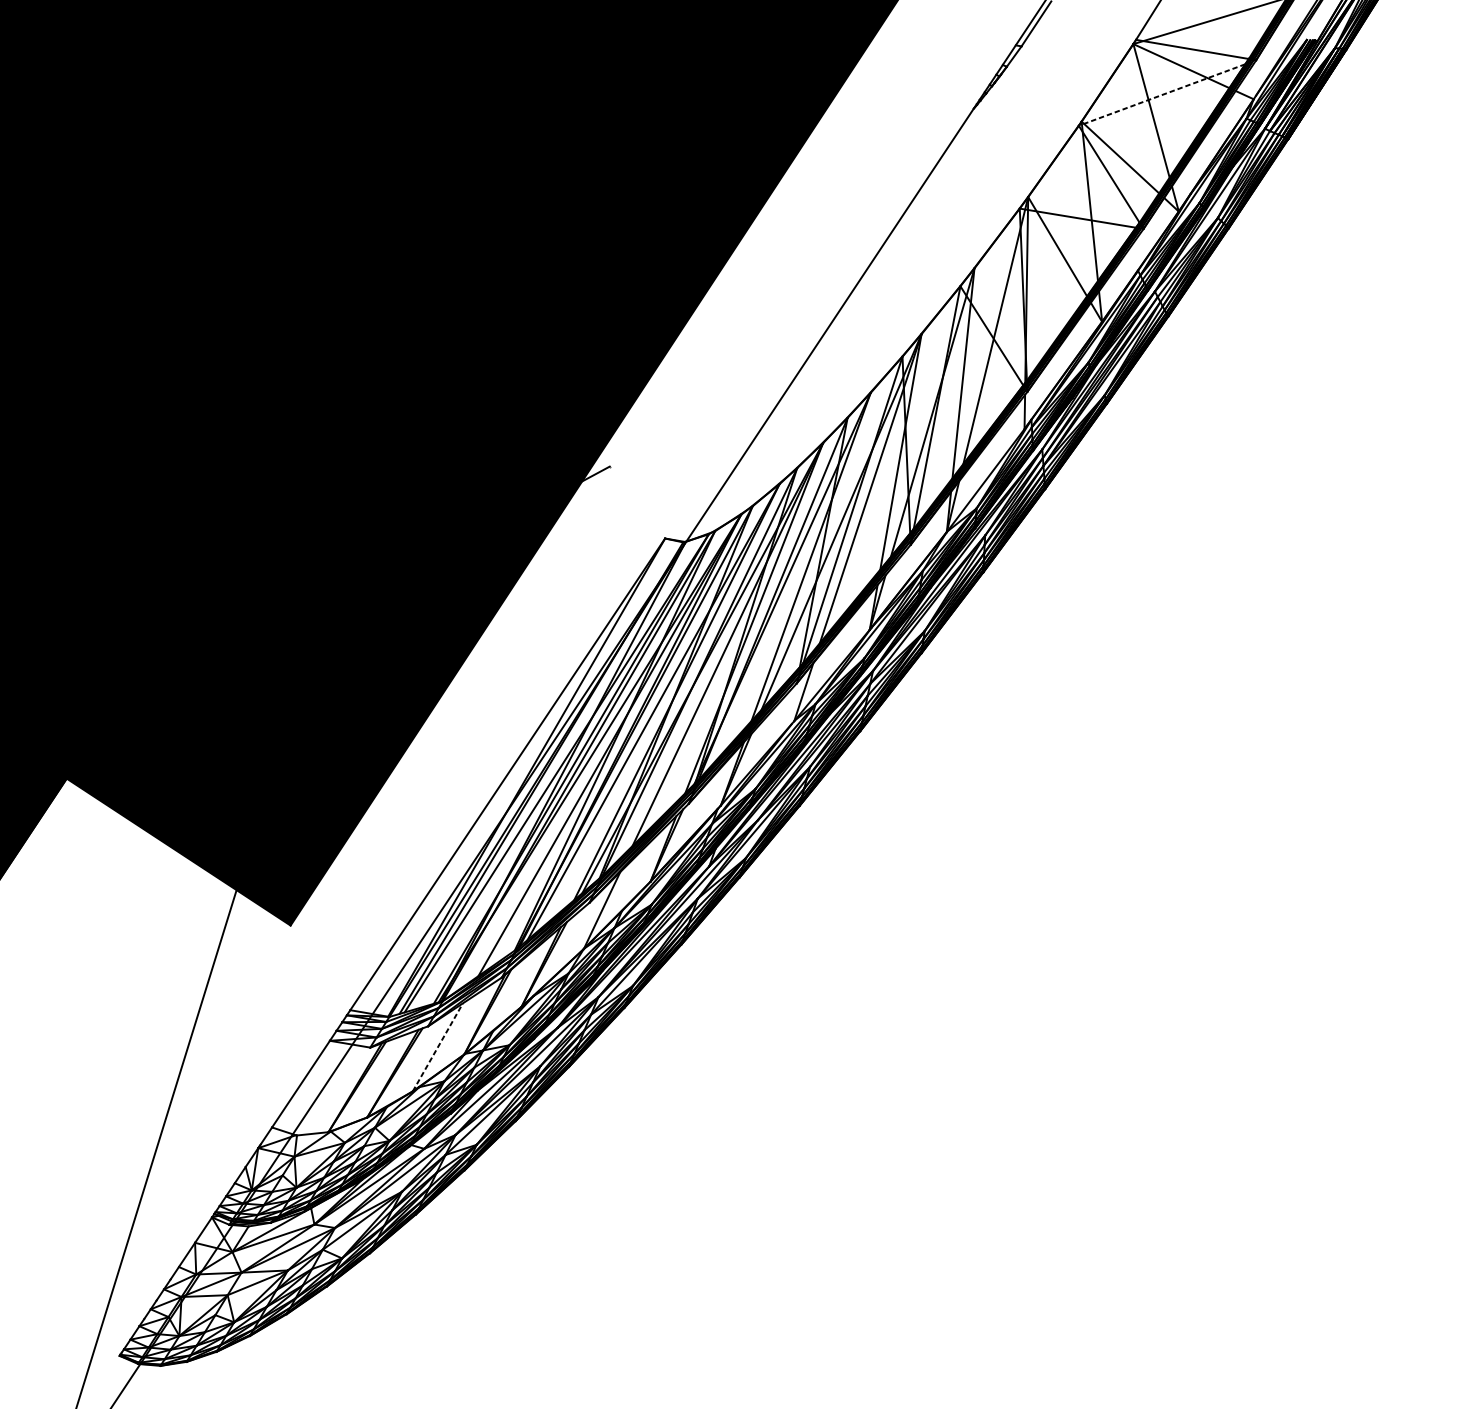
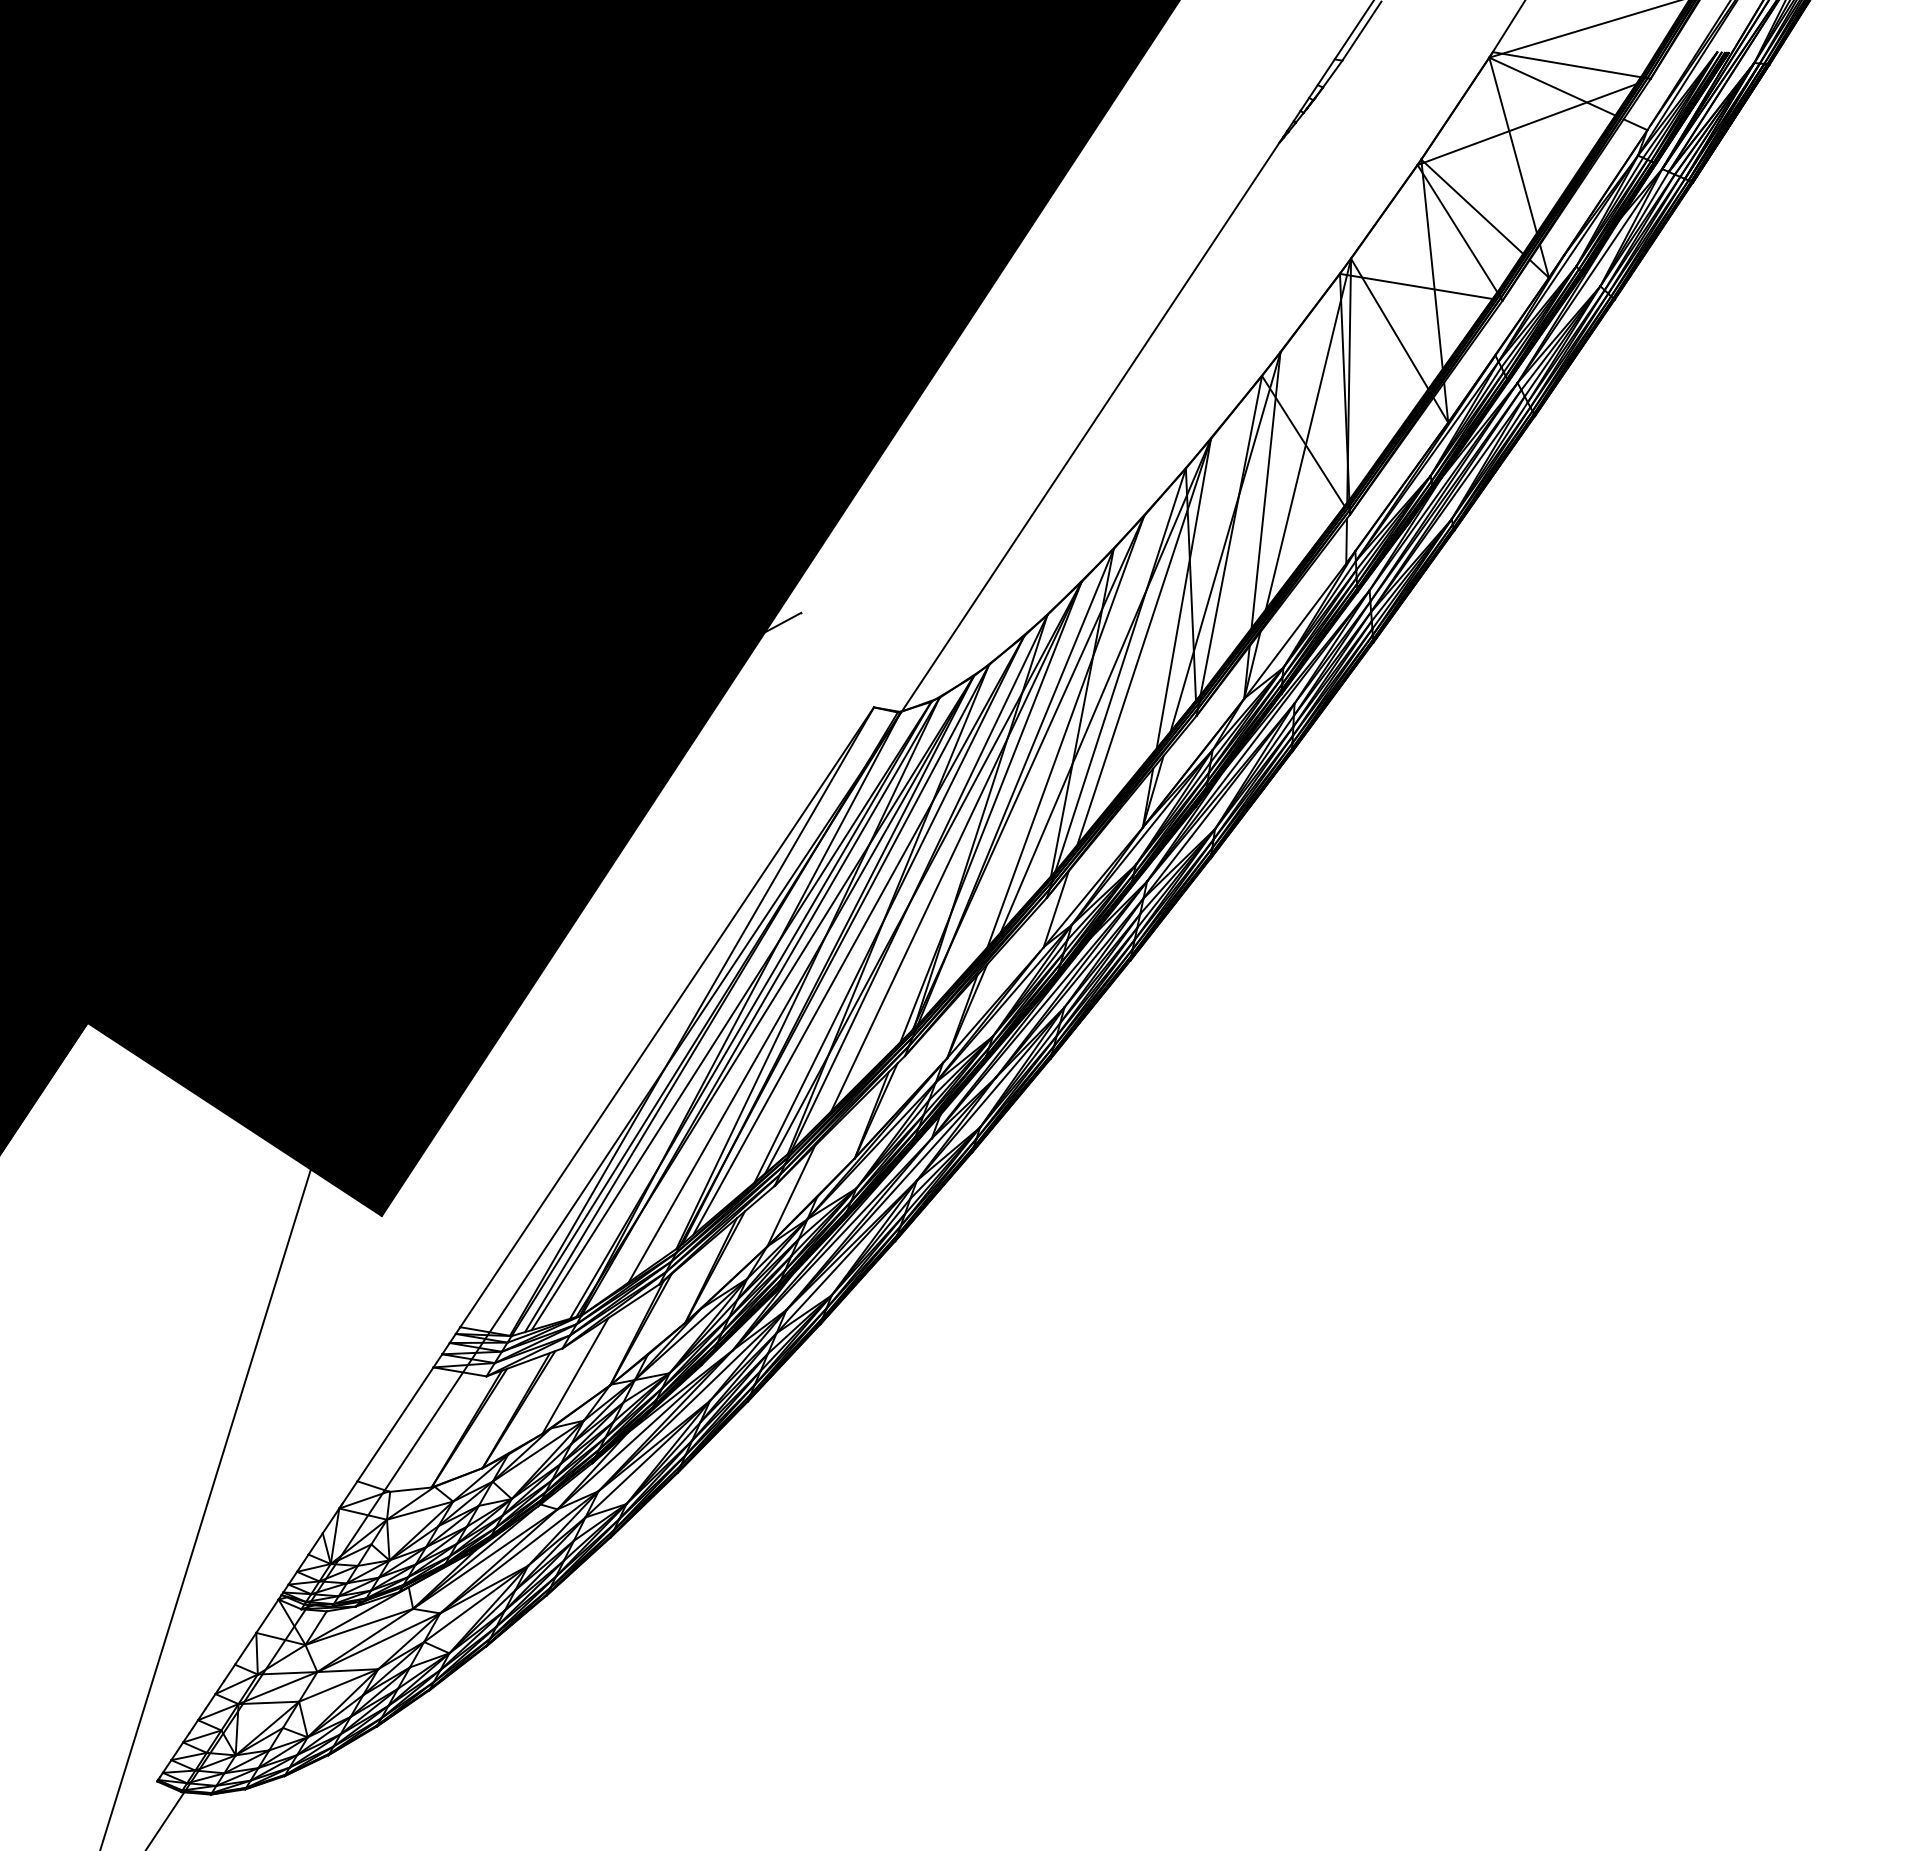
line: (1162, 94) -> (1527, 124), dashed -> solid
line: (437, 1047) -> (575, 1376), dashed -> solid

